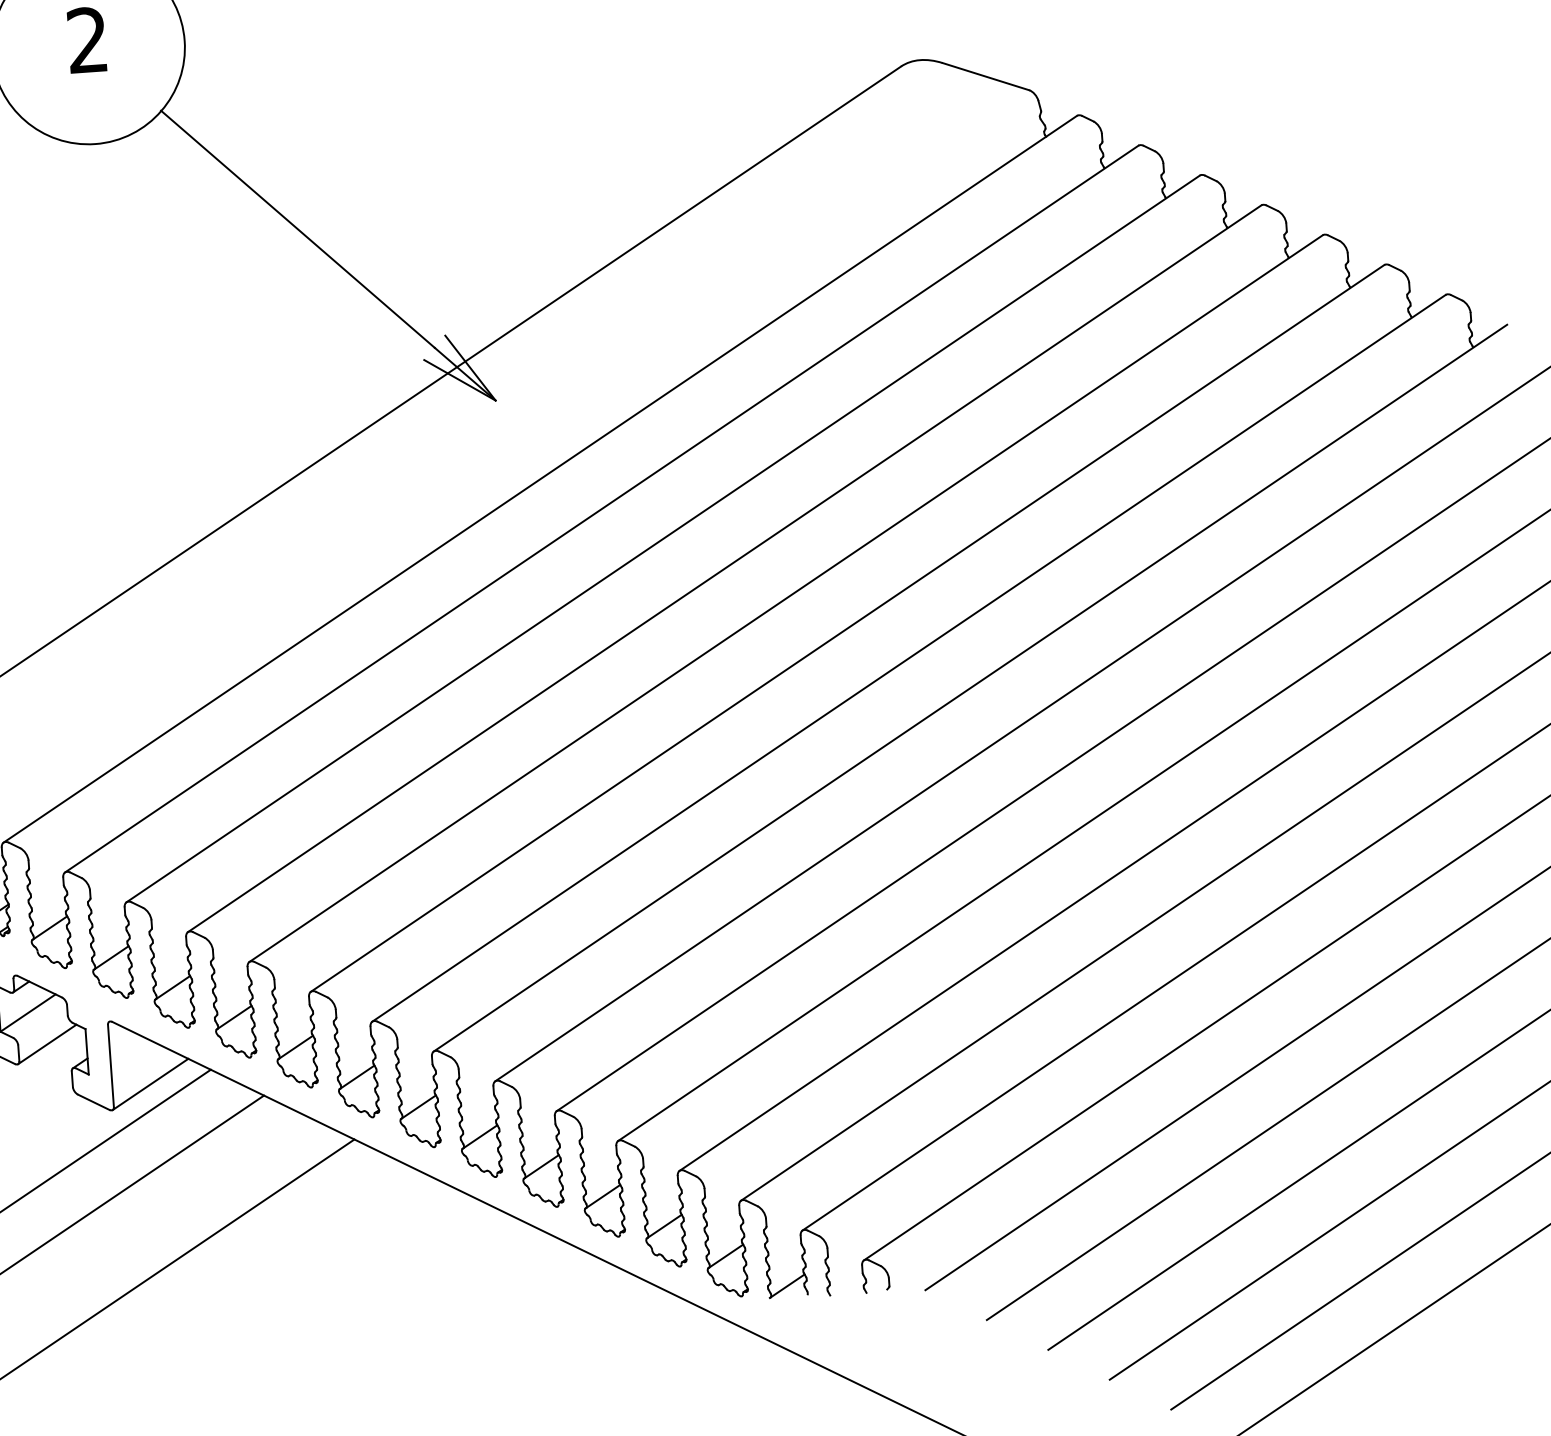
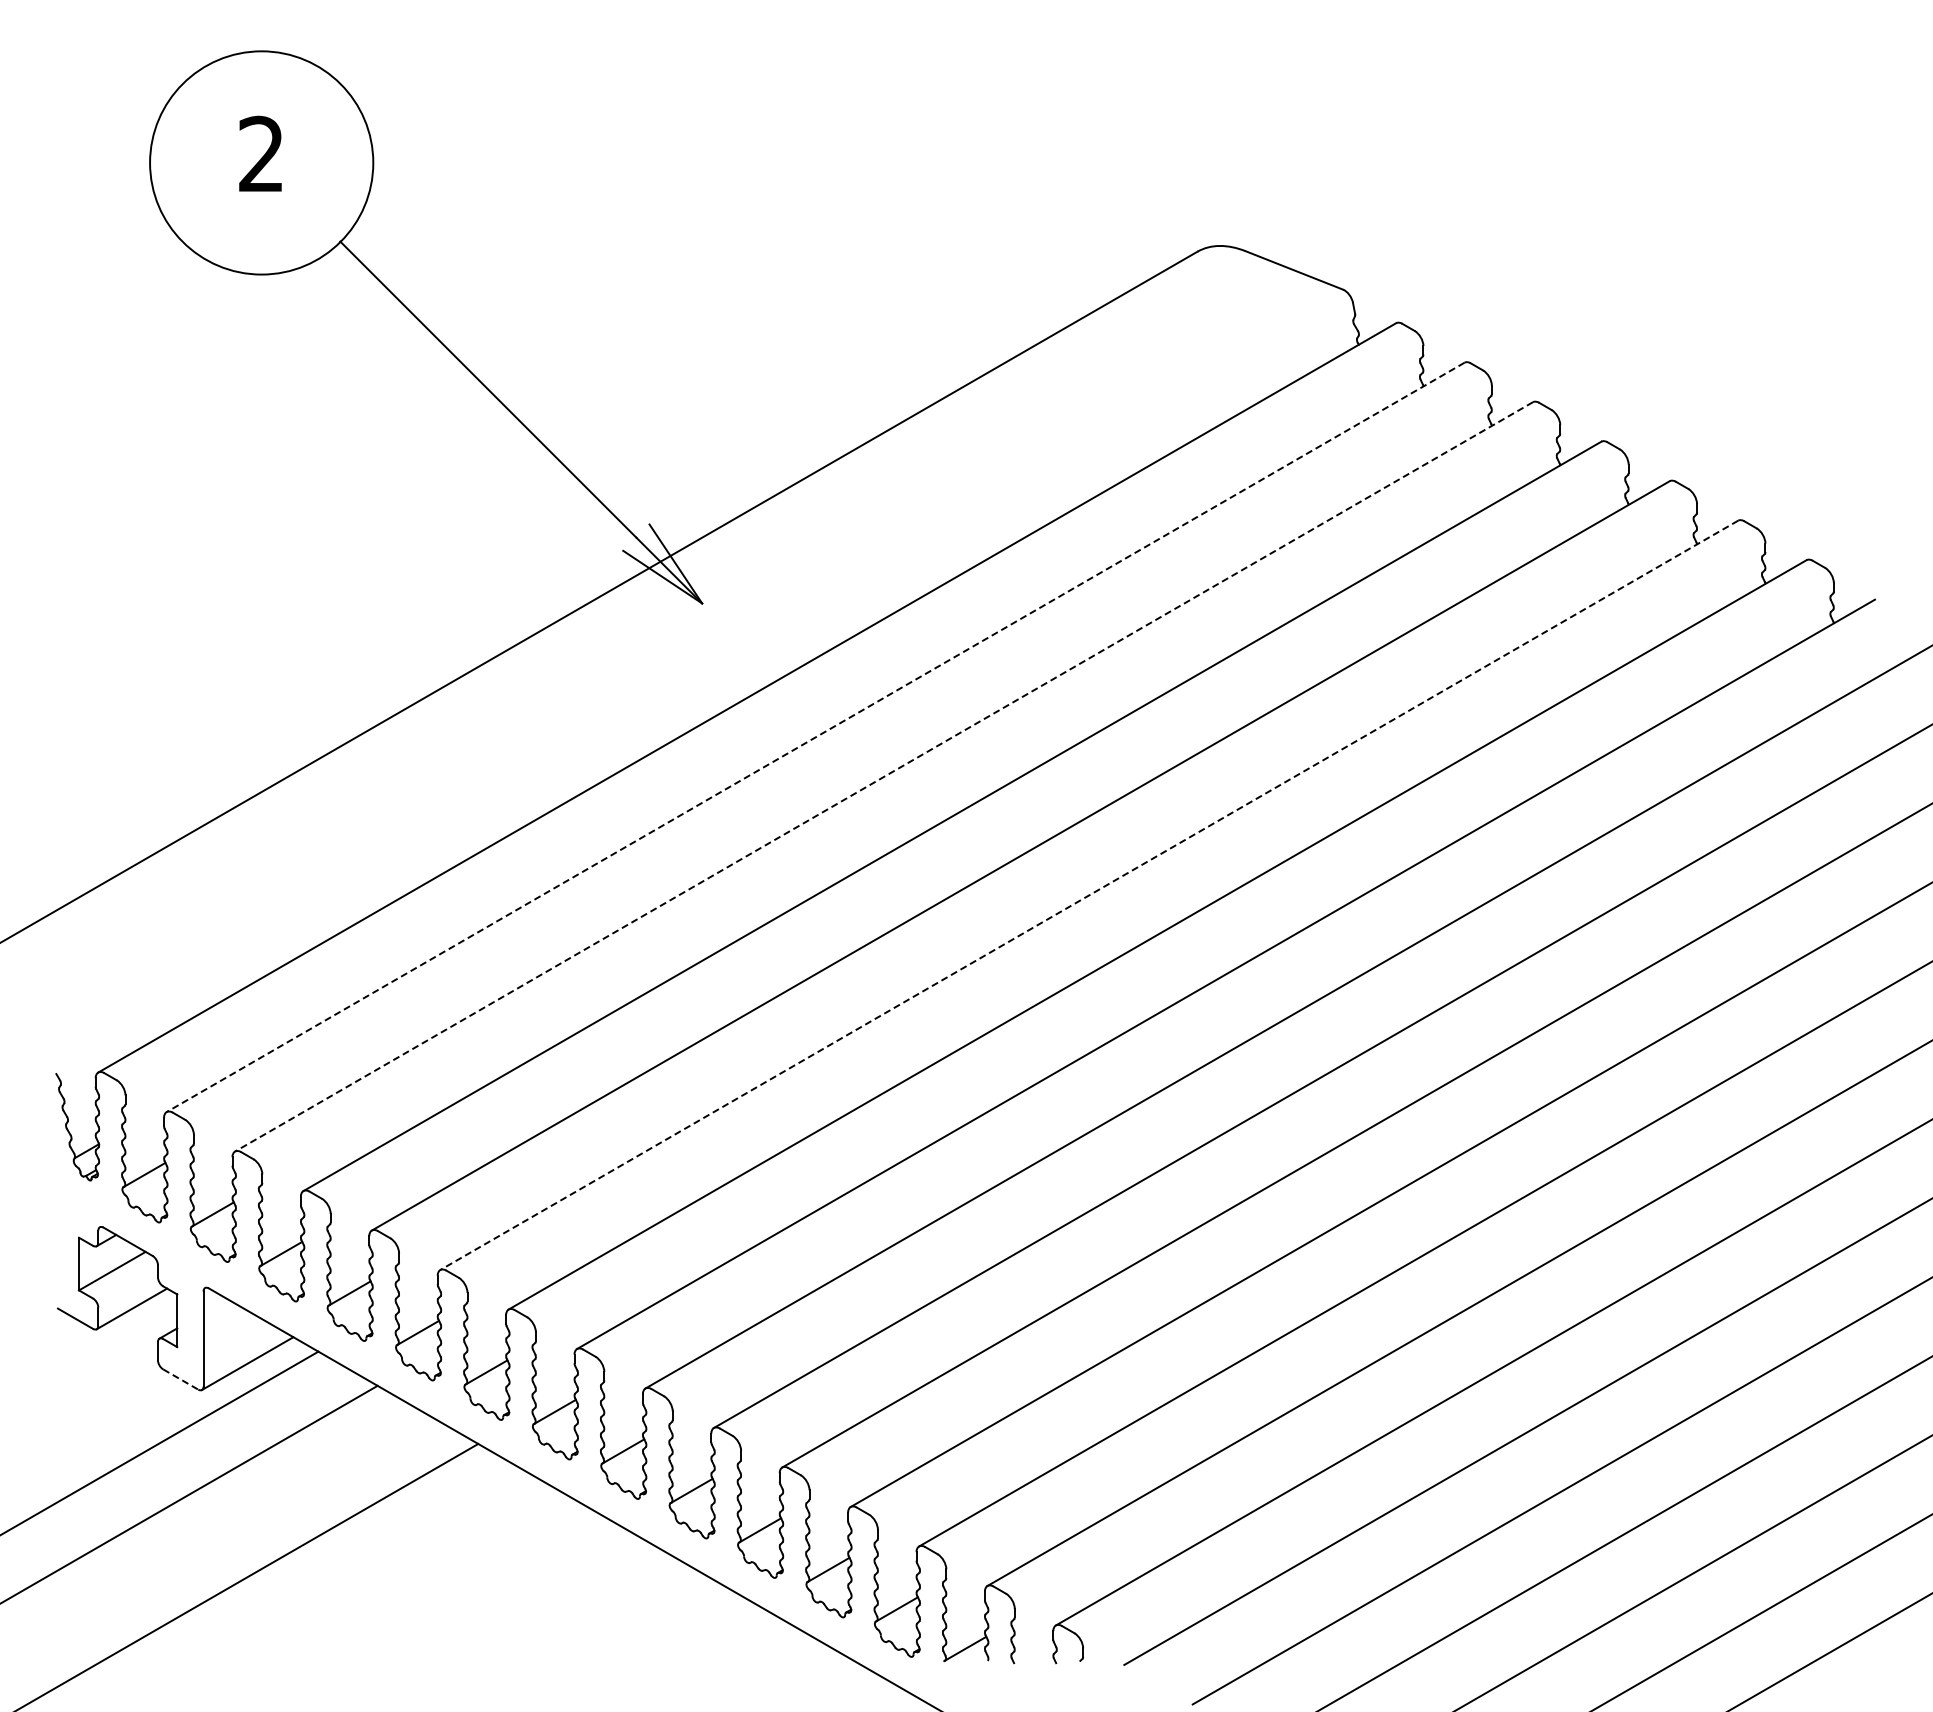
line: (601, 509) -> (815, 737), solid -> dashed
line: (662, 539) -> (883, 777), solid -> dashed
line: (846, 628) -> (1088, 895), solid -> dashed
line: (94, 1102) -> (181, 1379), solid -> dashed

